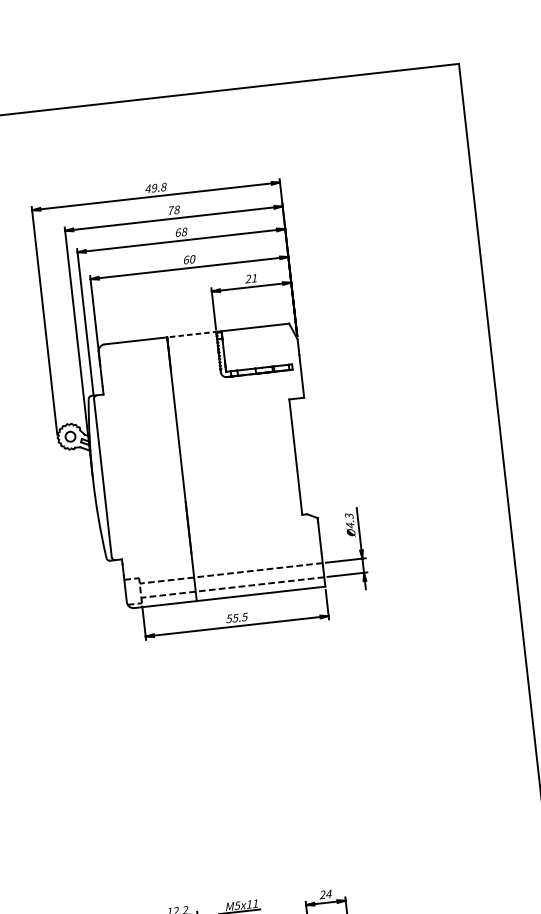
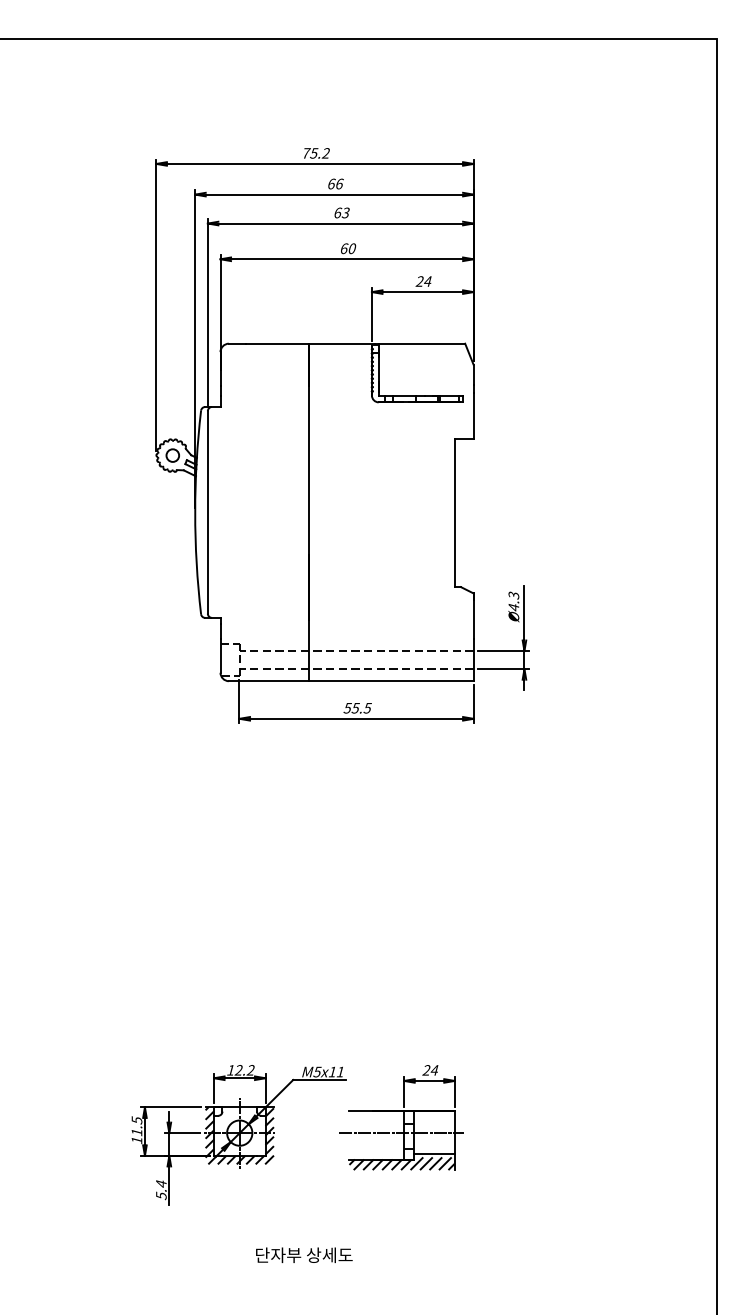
text: (156, 188) -> (316, 153), 49.8 -> 75.2
text: (173, 209) -> (335, 183), 78 -> 66
text: (184, 231) -> (345, 212), 68 -> 63
text: (254, 278) -> (427, 281), 21 -> 24
line: (192, 334) -> (341, 343), dashed -> solid

